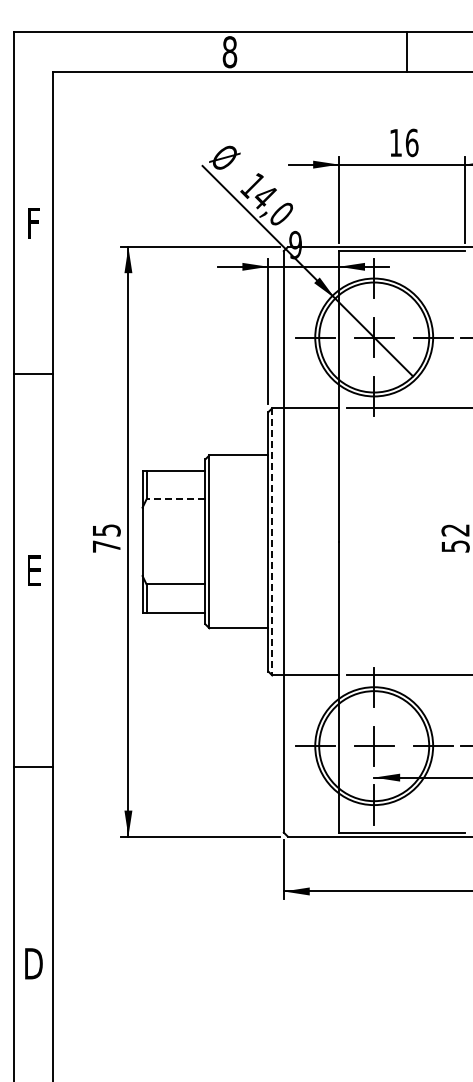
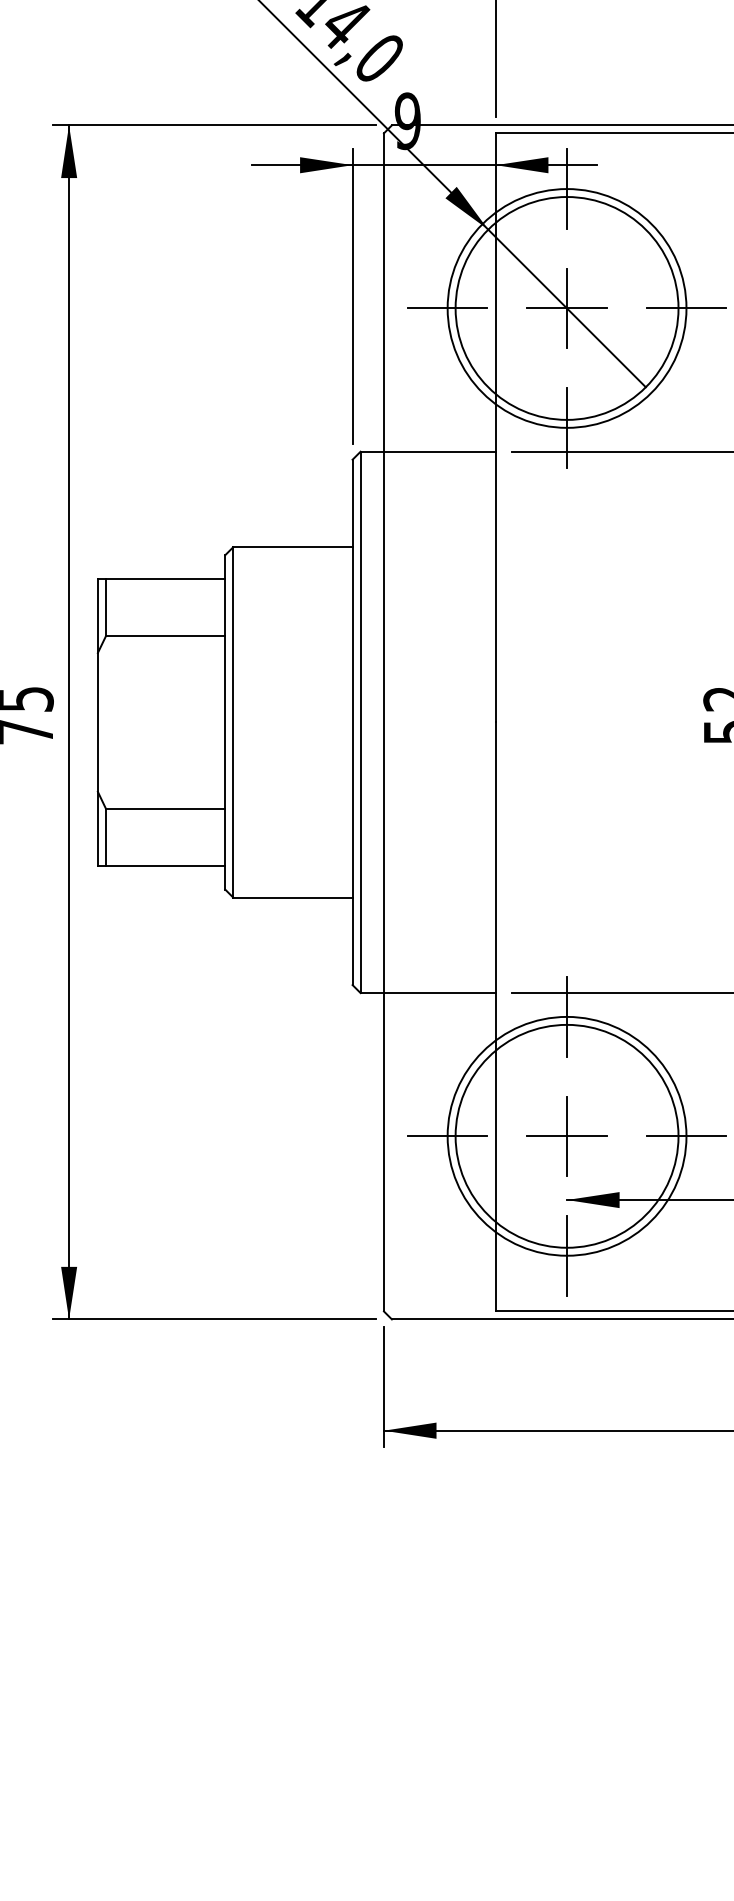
line: (175, 499) -> (164, 636), dashed -> solid
line: (272, 541) -> (361, 721), dashed -> solid

